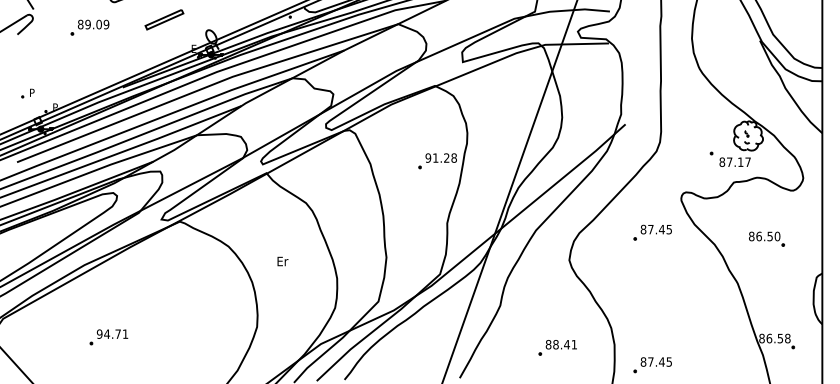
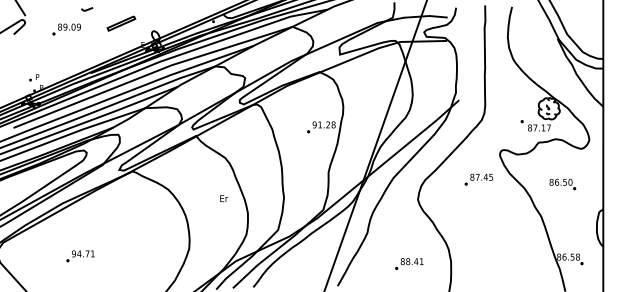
part: (28, 93) -> (34, 77), moved
text: (283, 261) -> (224, 198), moved
part: (651, 365) -> (478, 276), removed

